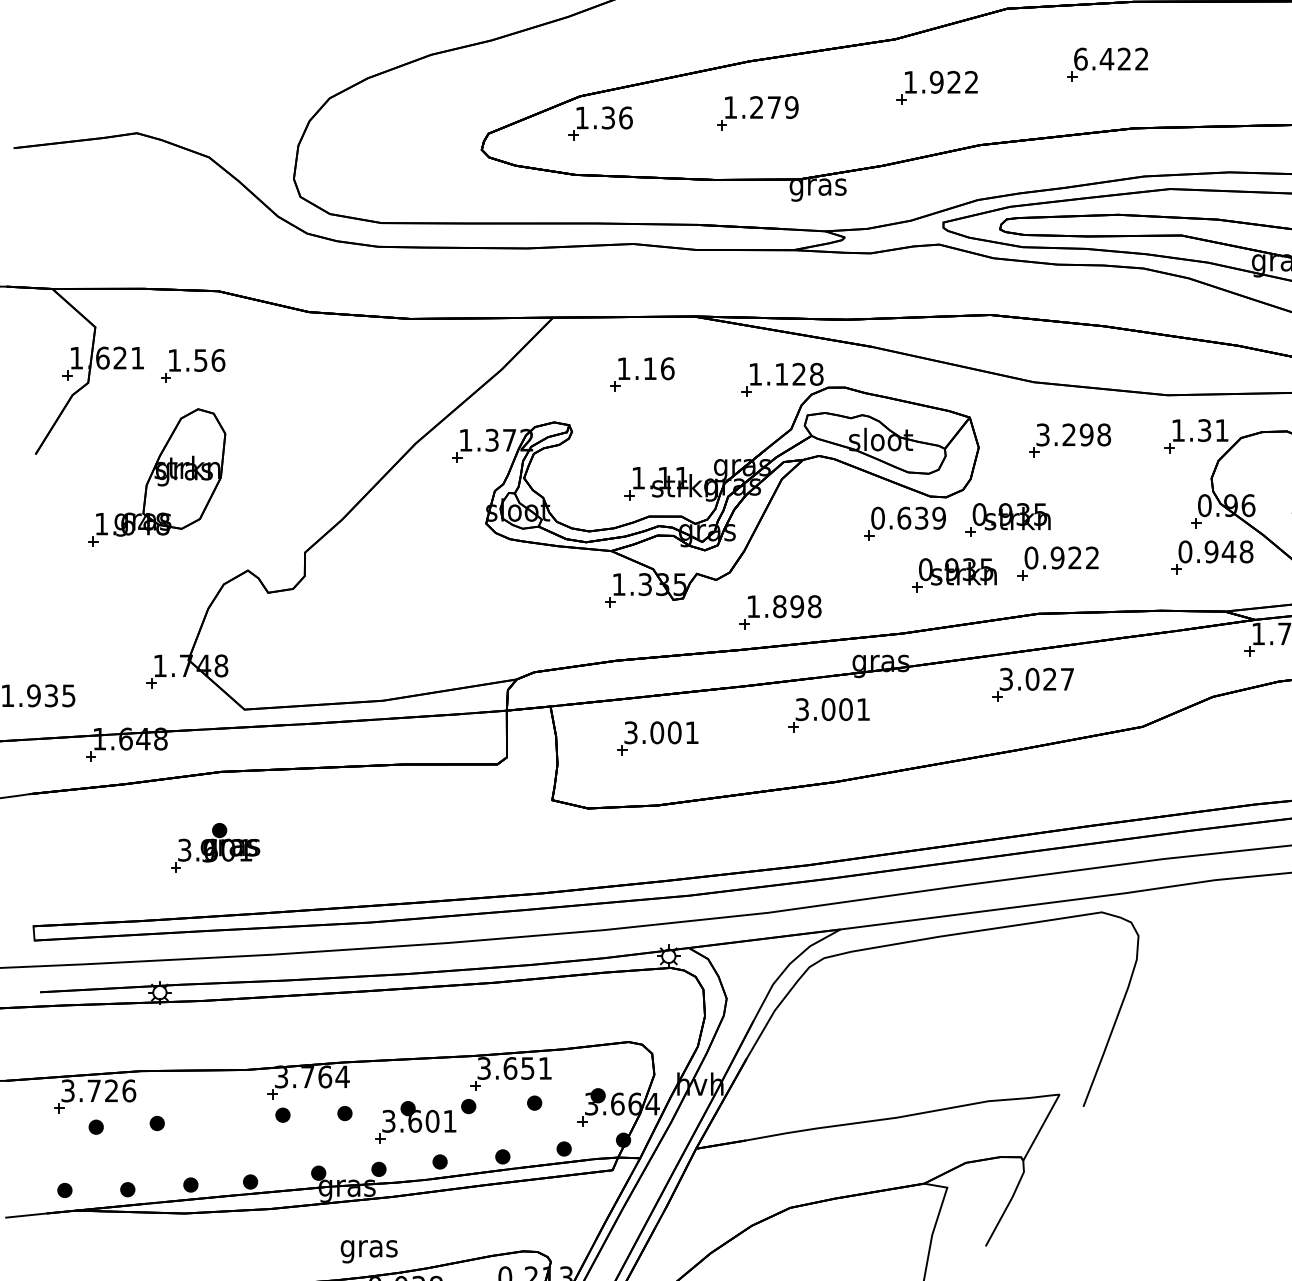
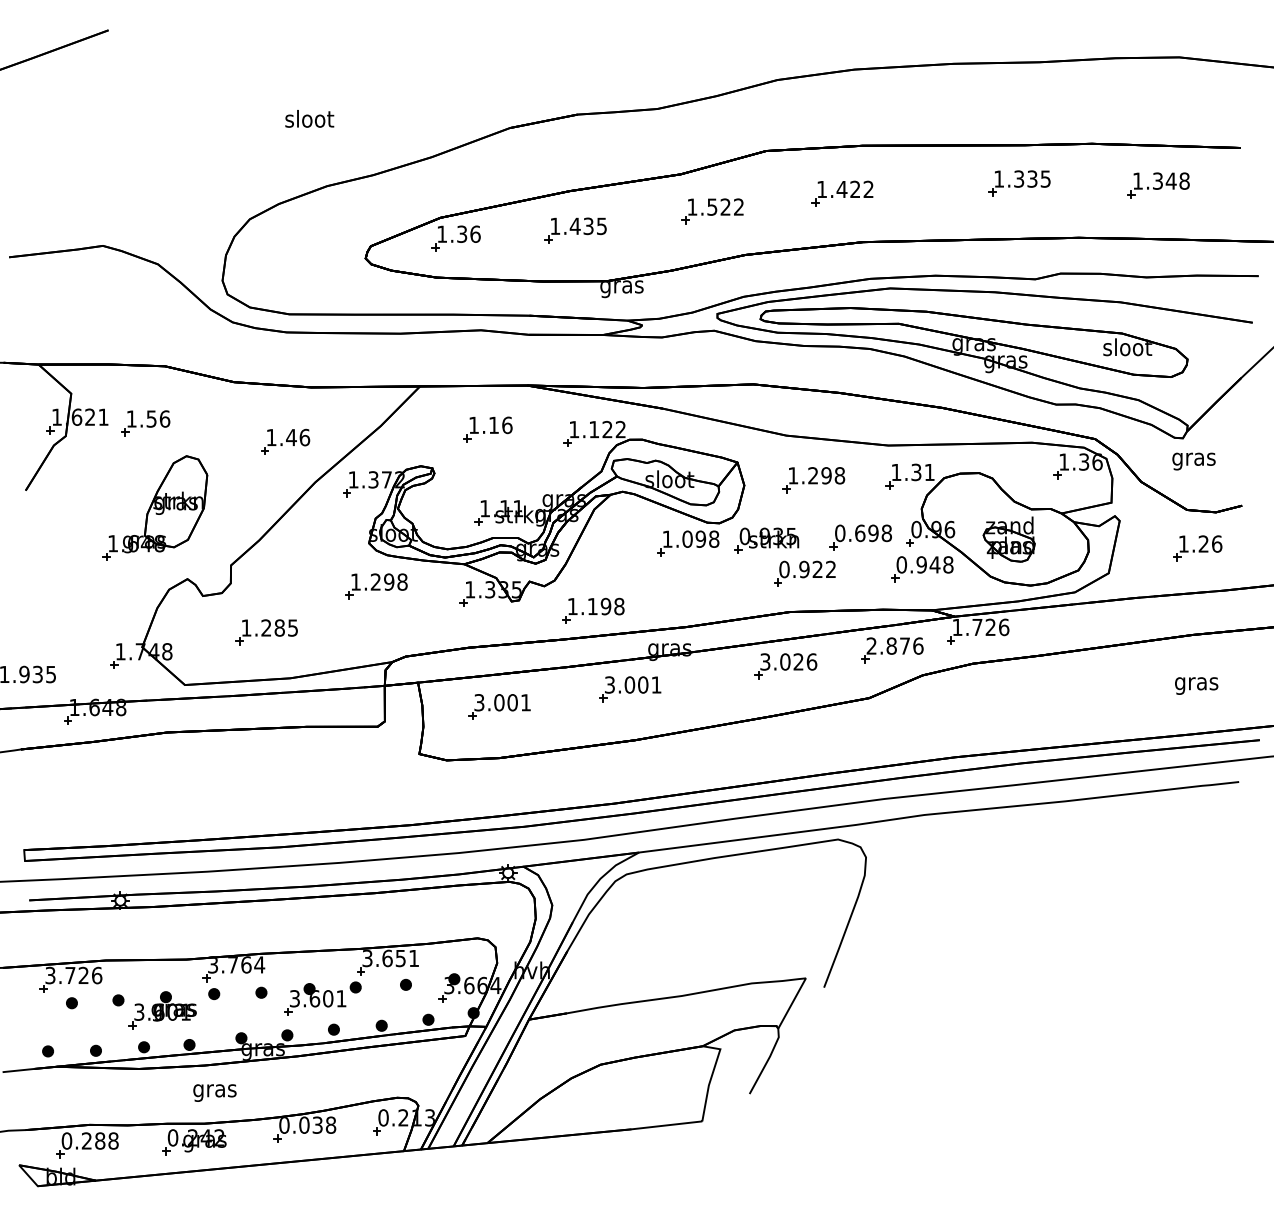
text: (1081, 59) -> (822, 189), 6.422 -> 1.422
text: (936, 81) -> (712, 206), 1.922 -> 1.522
text: (774, 107) -> (588, 226), 1.279 -> 1.435
text: (816, 374) -> (620, 429), 1.128 -> 1.122
part: (376, 389) -> (285, 441), added
text: (1043, 434) -> (793, 475), 3.298 -> 1.298
part: (157, 476) -> (155, 507), moved
part: (1131, 515) -> (860, 537), added
text: (908, 517) -> (690, 538), 0.639 -> 1.098
part: (954, 575) -> (725, 582), removed
part: (495, 580) -> (376, 586), added
text: (779, 606) -> (592, 606), 1.898 -> 1.198
part: (351, 640) -> (266, 632), added
part: (1173, 664) -> (892, 650), added
text: (1066, 678) -> (811, 661), 3.027 -> 3.026
part: (215, 848) -> (162, 1010), moved
text: (368, 1250) -> (214, 1092), moved

